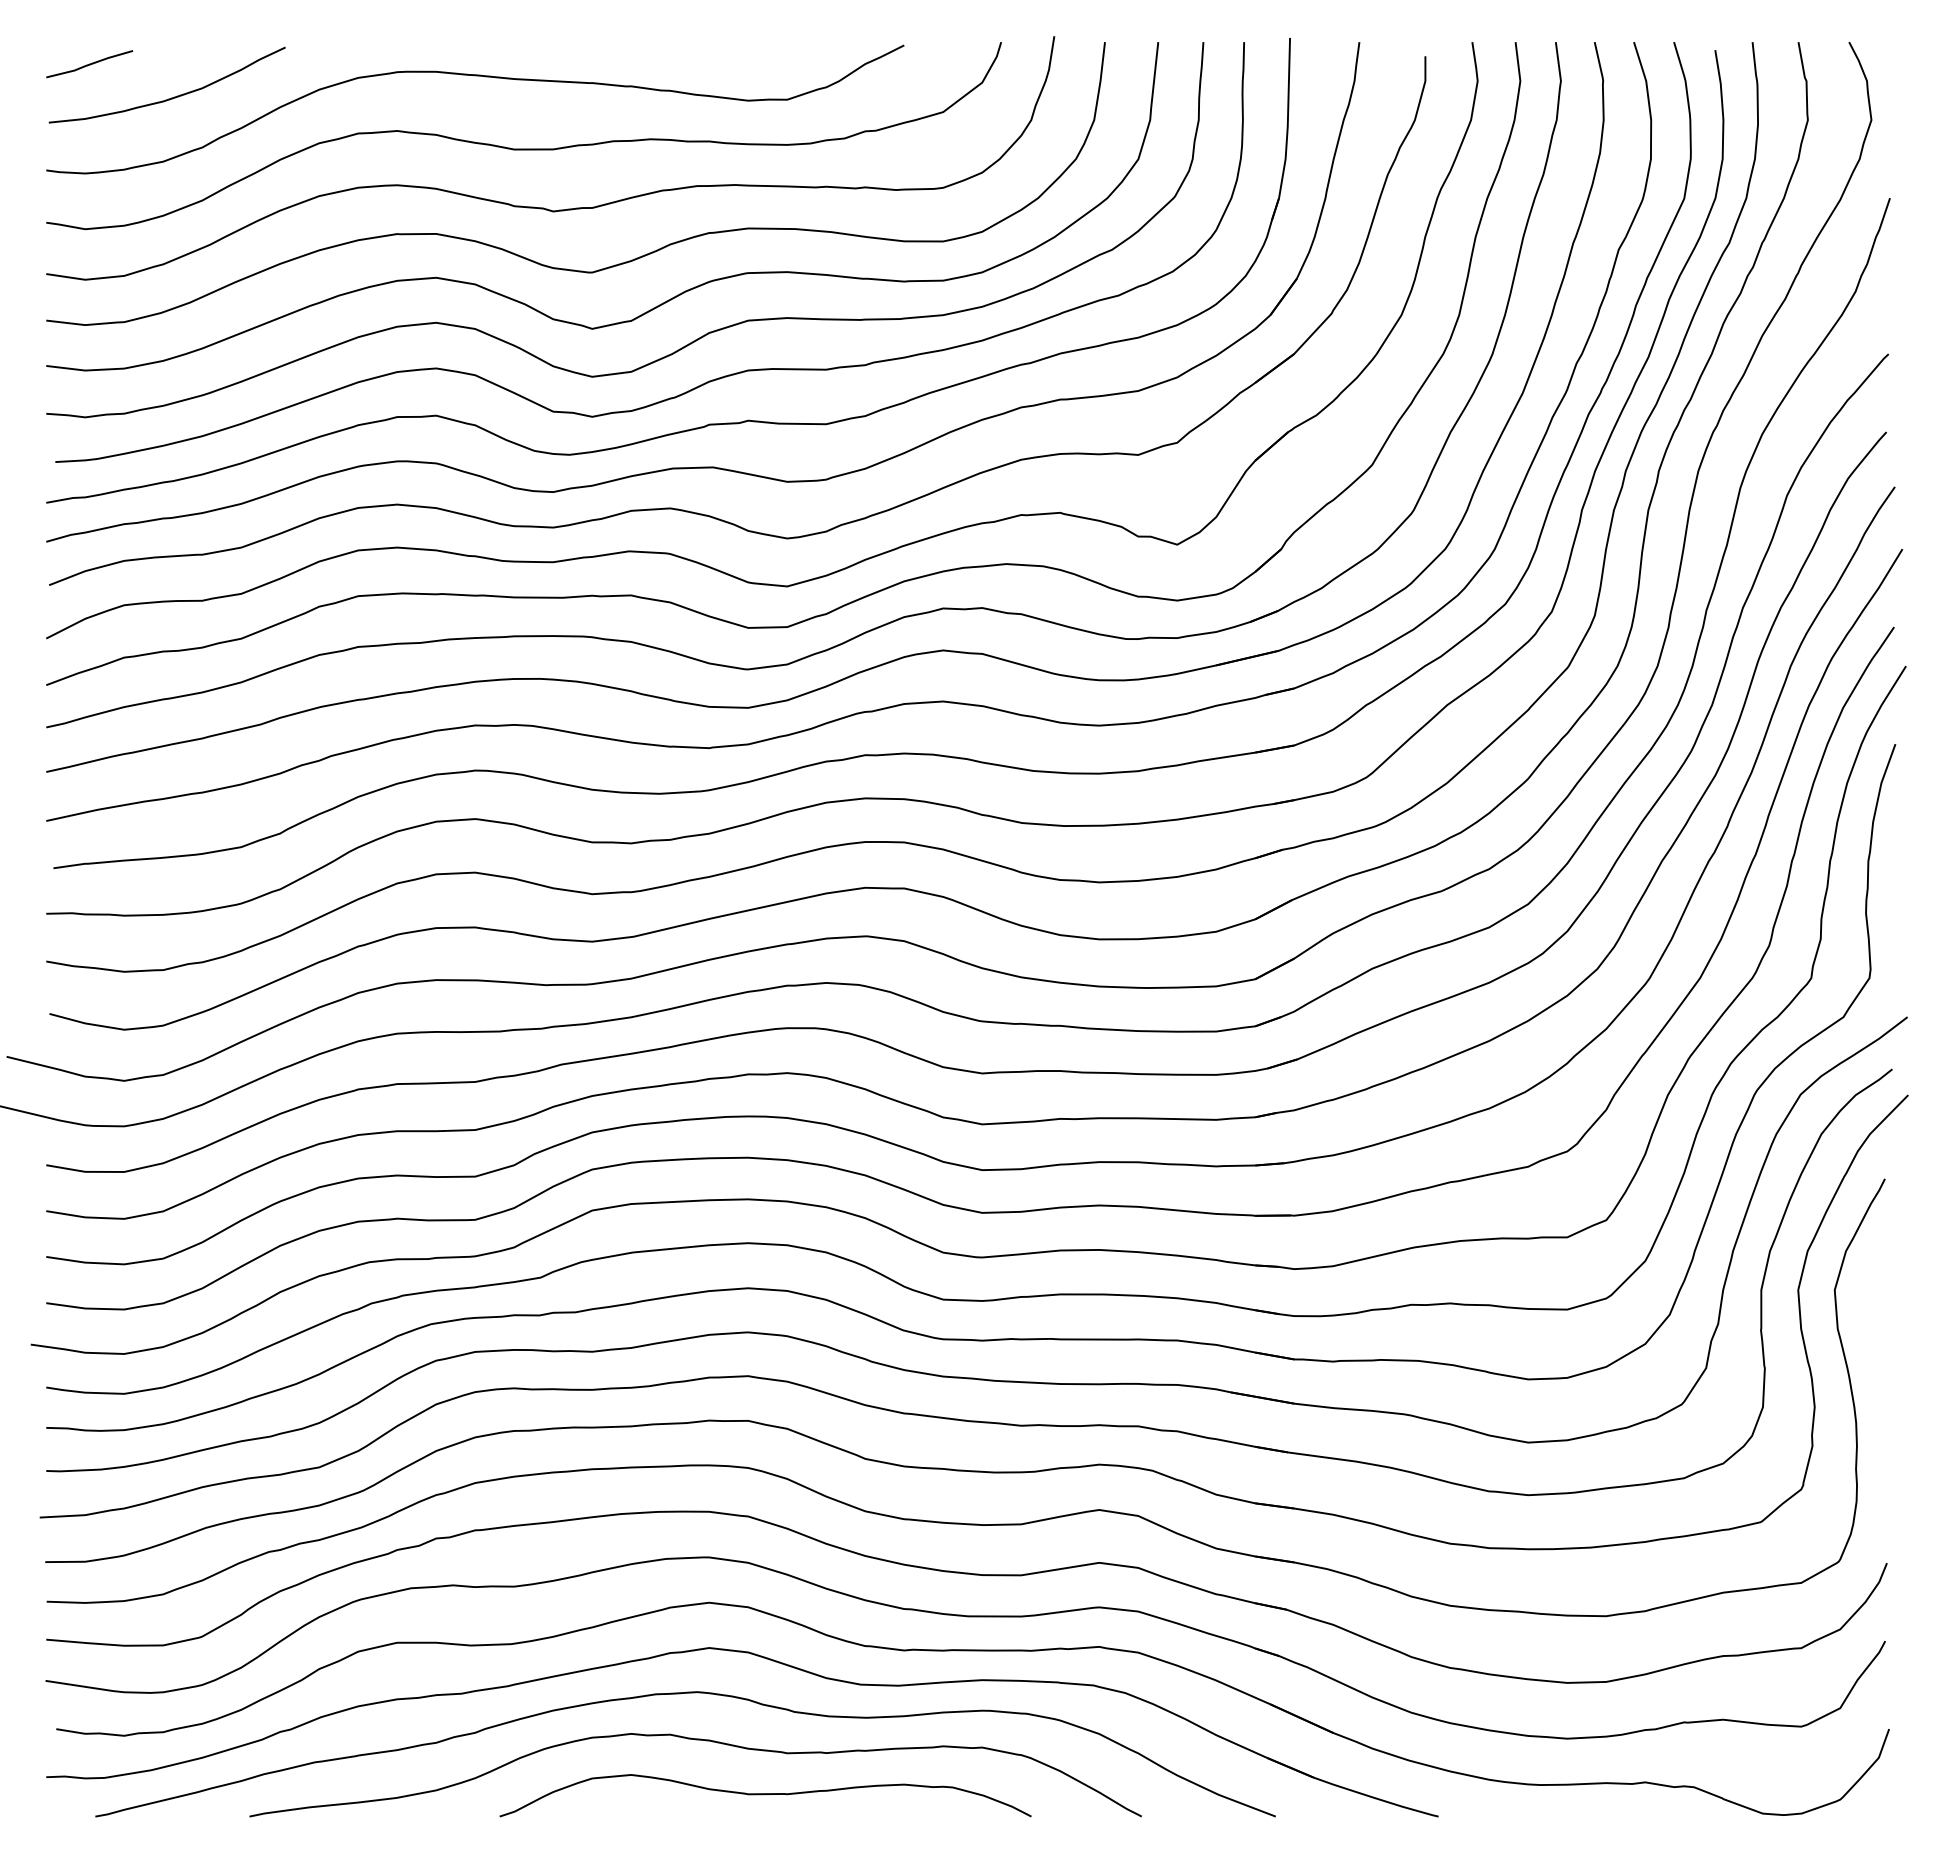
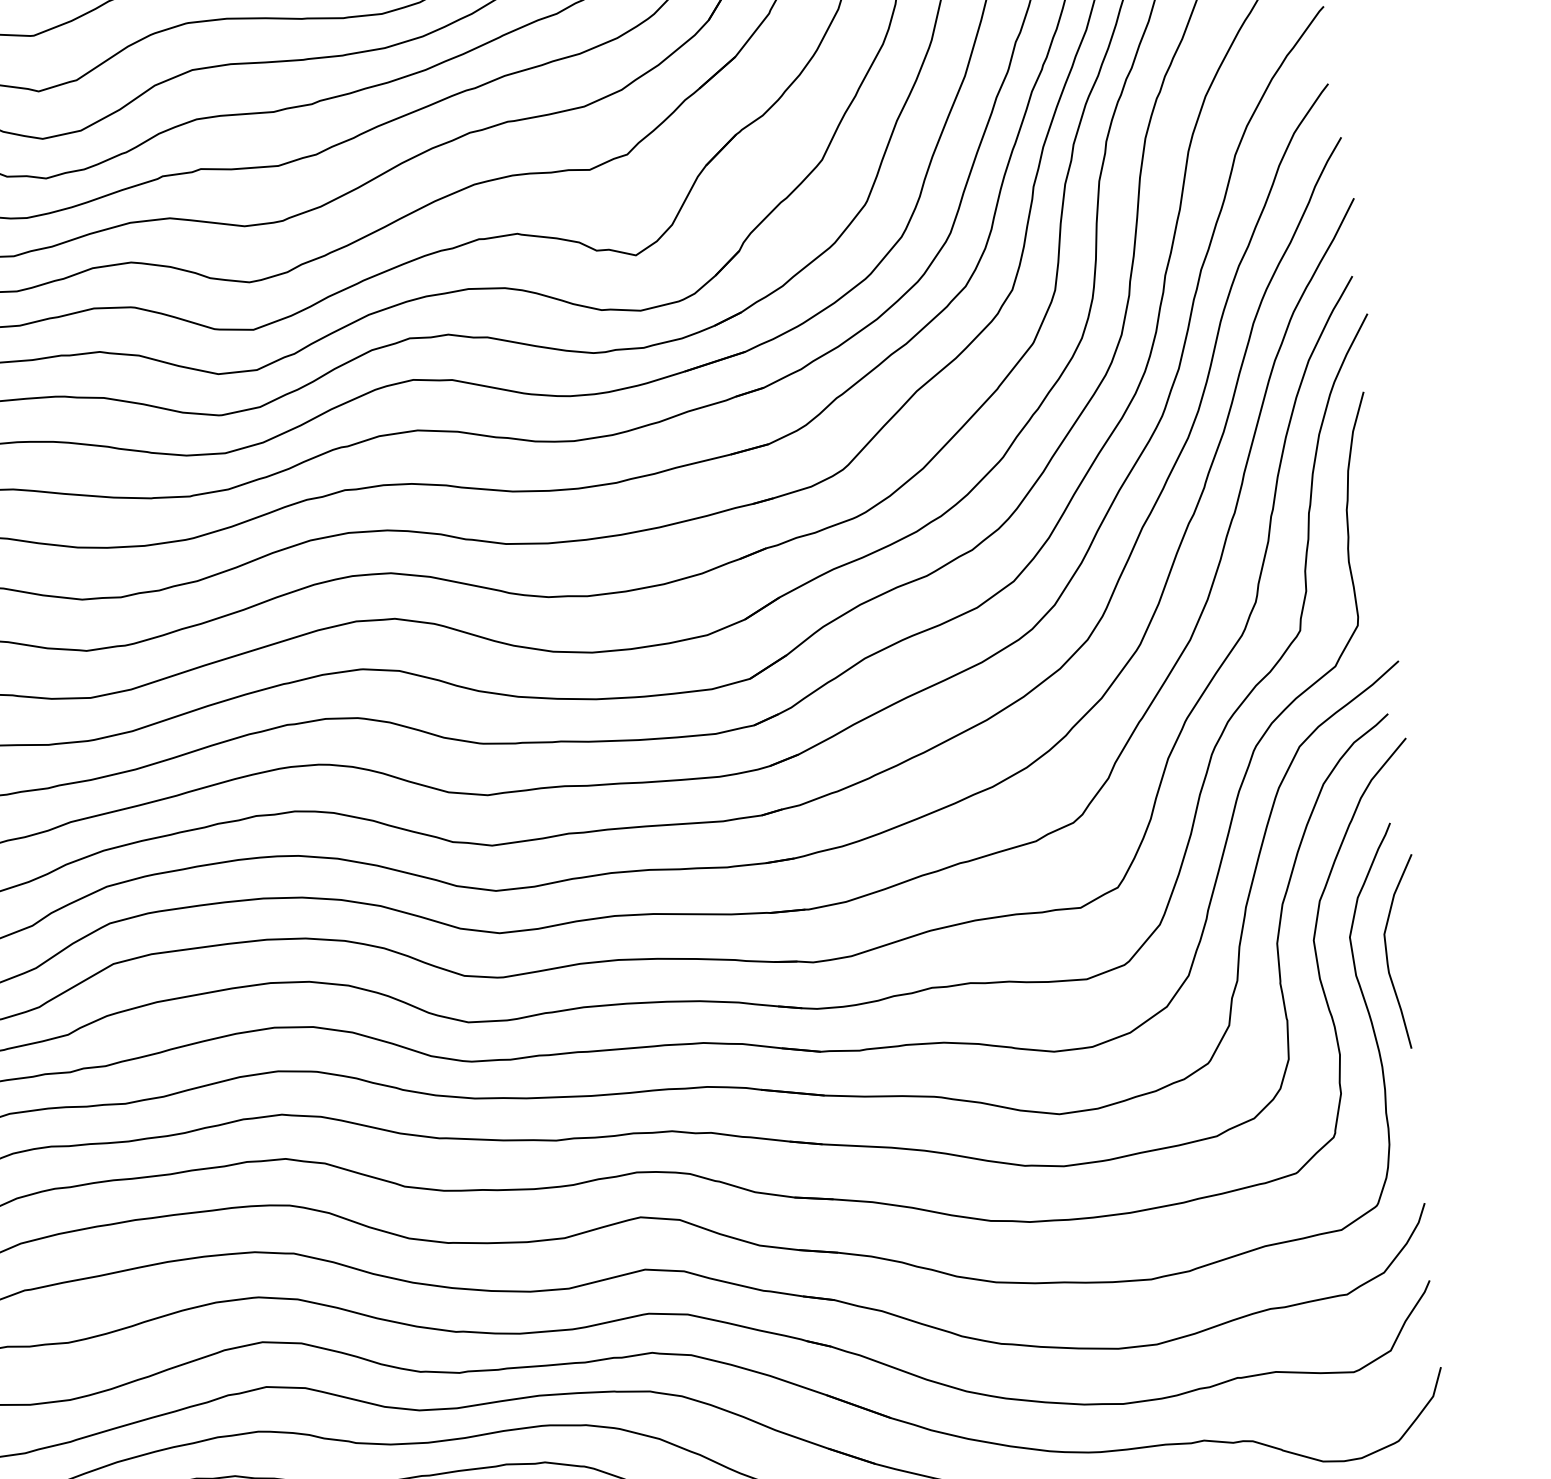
curve: (1871, 1312) -> (1388, 956), added

